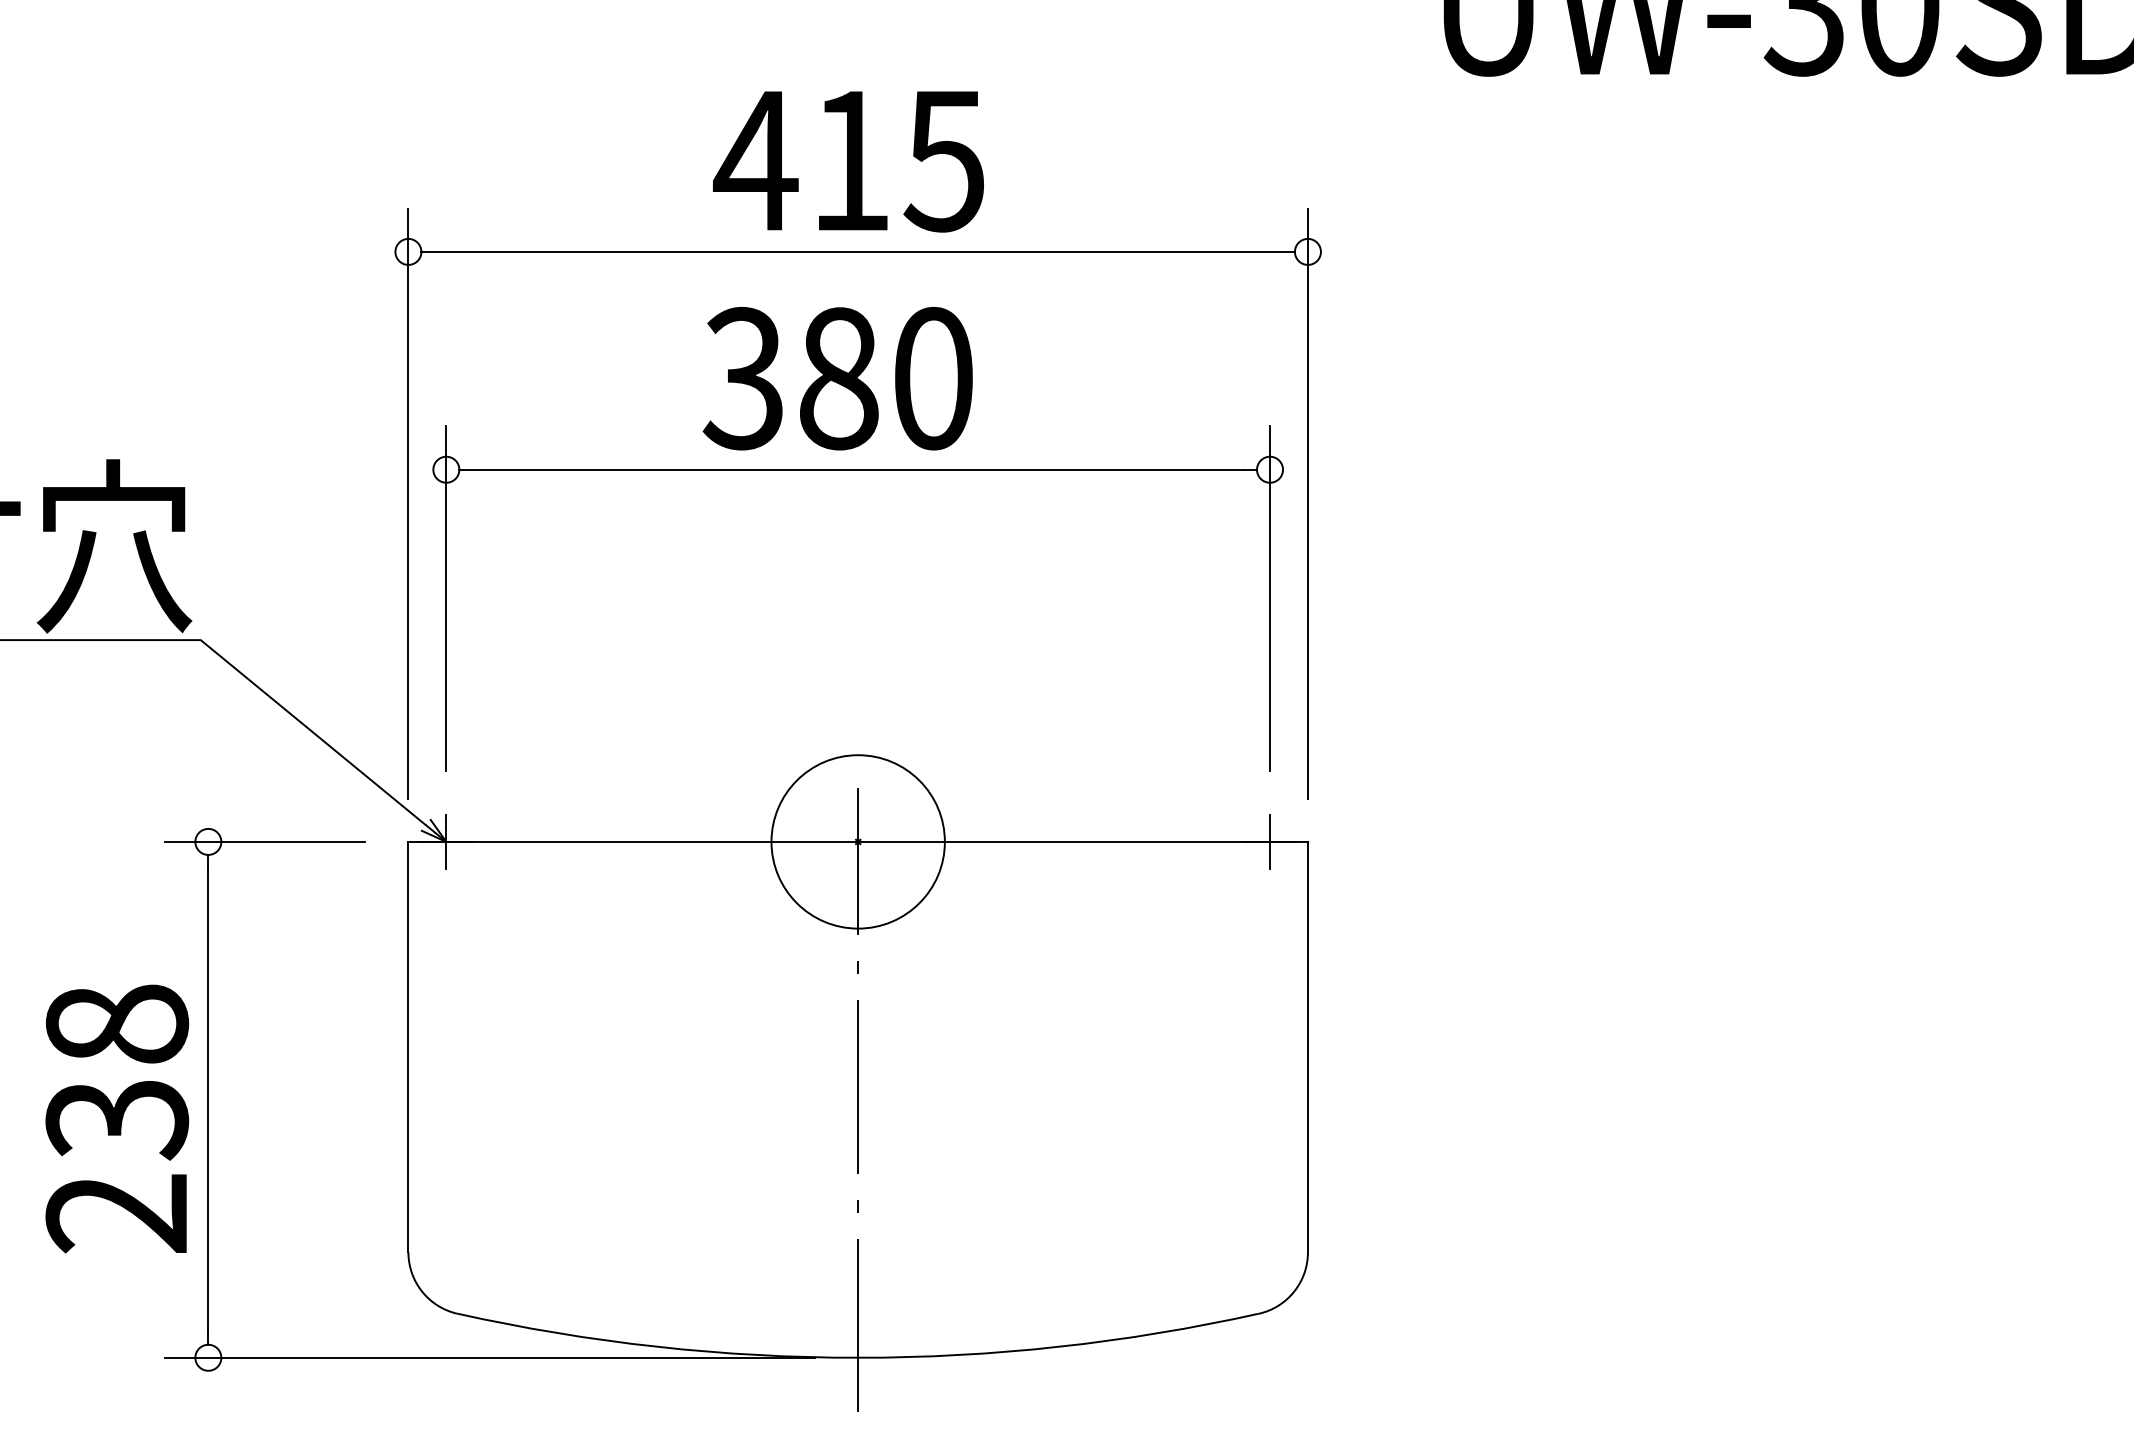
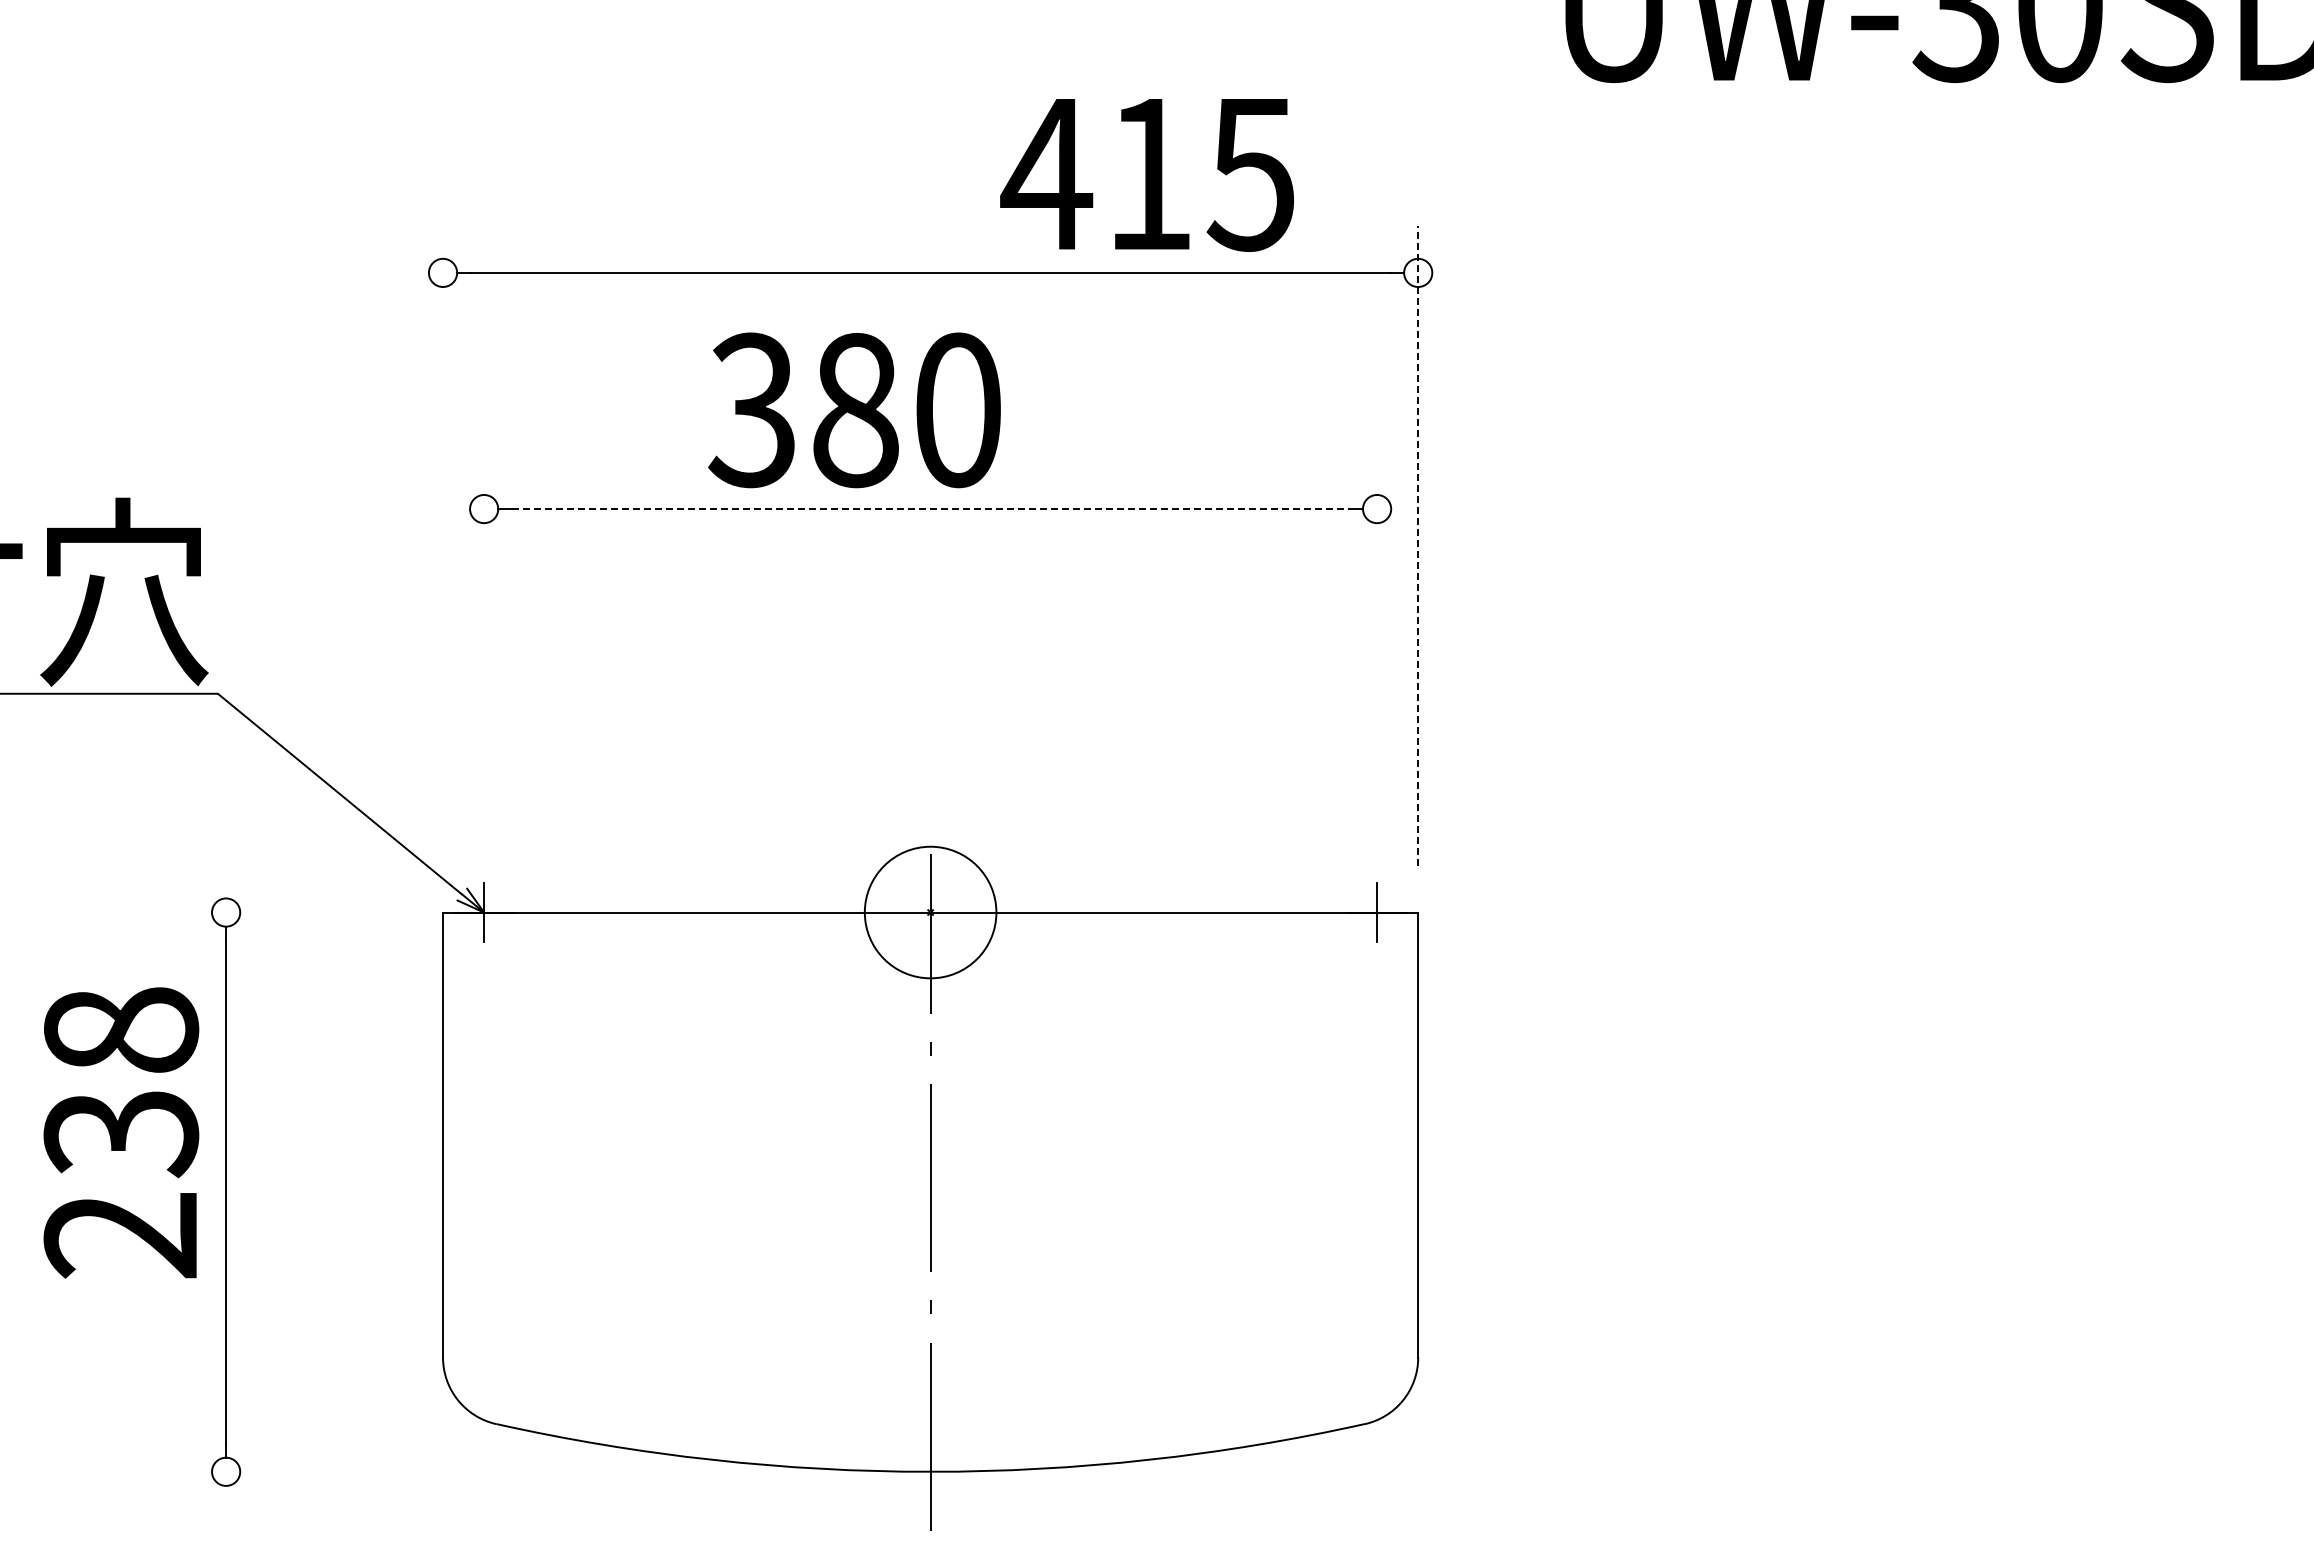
text: (847, 162) -> (1146, 175), moved
text: (837, 378) -> (854, 410), moved
line: (858, 470) -> (931, 509), solid -> dashed
line: (408, 503) -> (443, 545), removed
line: (1308, 503) -> (1418, 545), solid -> dashed
line: (446, 599) -> (484, 649), removed
line: (1270, 599) -> (1377, 649), removed
line: (264, 841) -> (287, 912), removed
circle: (858, 841) -> (930, 912), size x0.7
text: (117, 1118) -> (121, 1132), moved
line: (490, 1357) -> (531, 1471), removed

